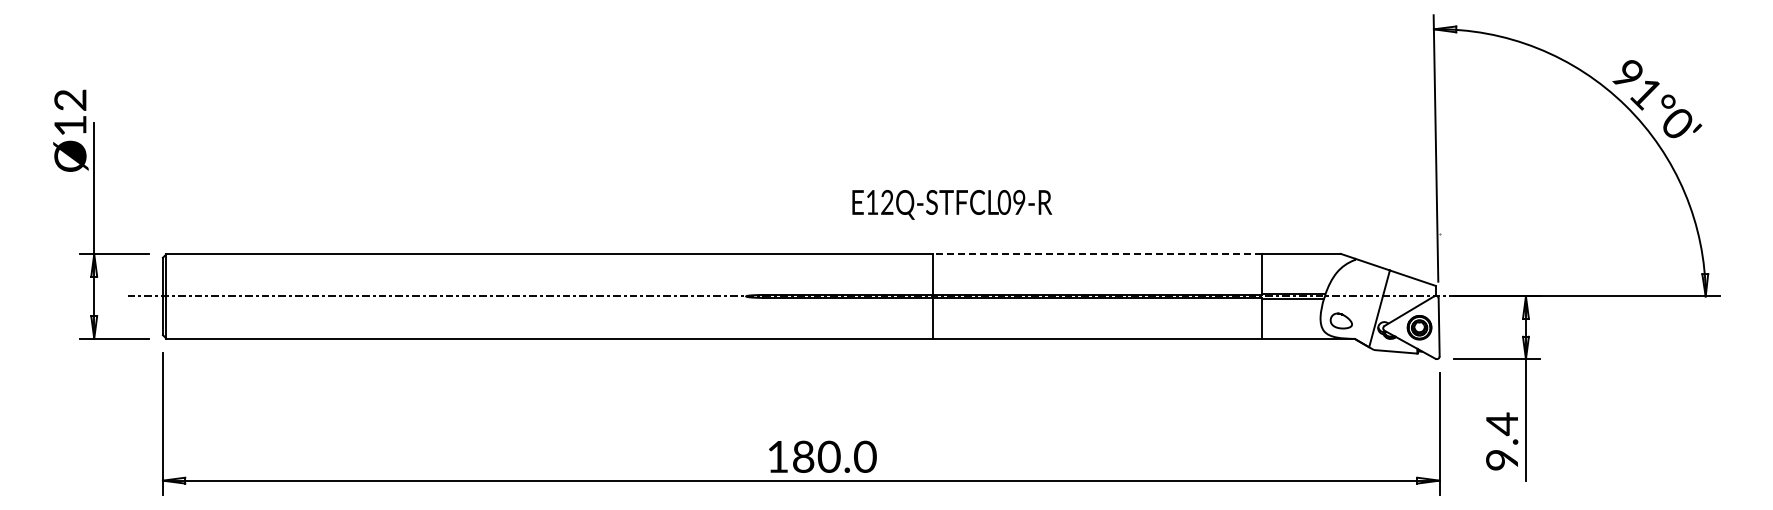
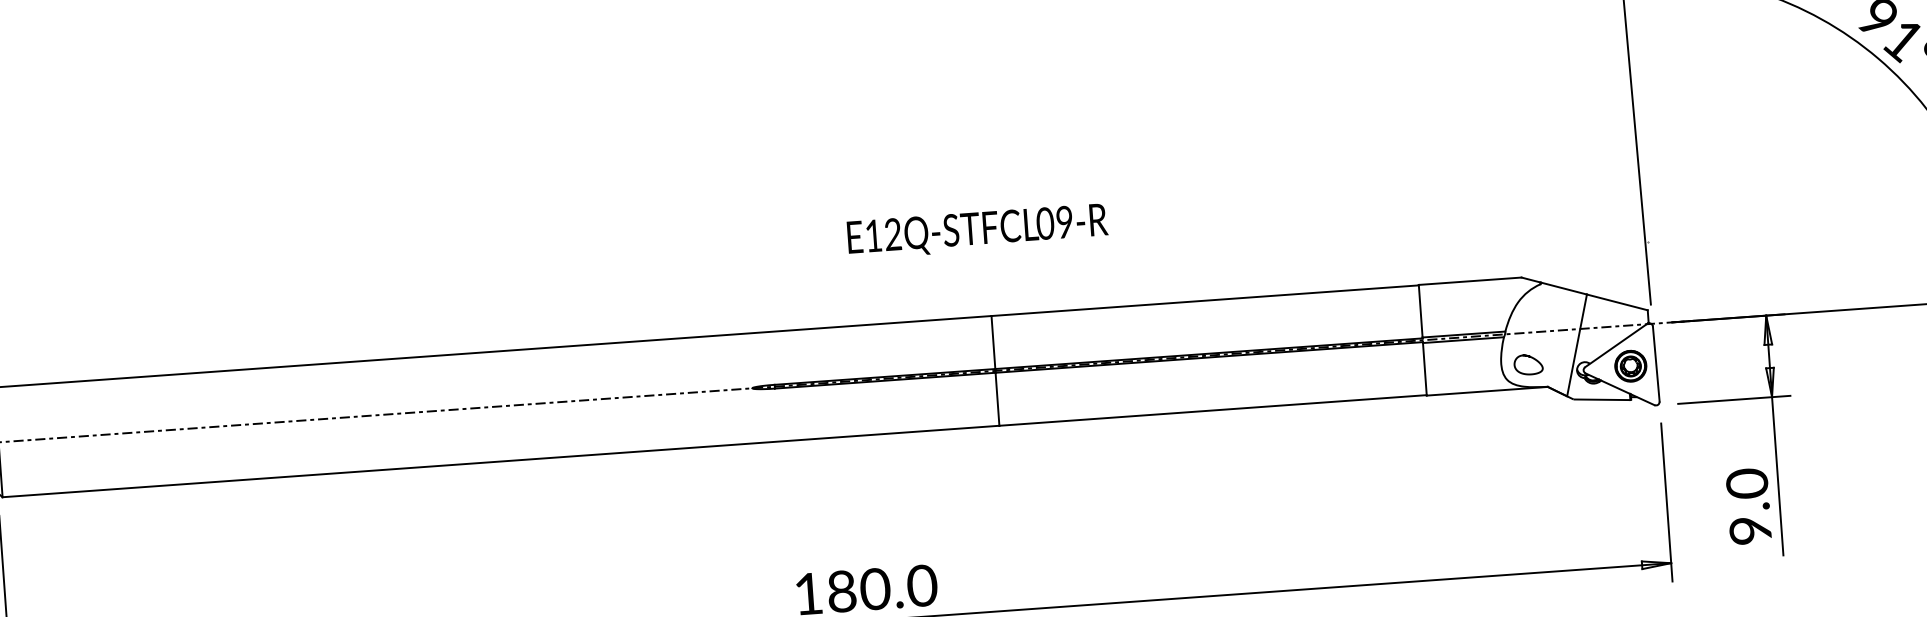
text: (952, 204) -> (978, 231), moved
line: (1096, 254) -> (1203, 301), dashed -> solid
text: (1502, 424) -> (1747, 484), 9.4 -> 9.0

